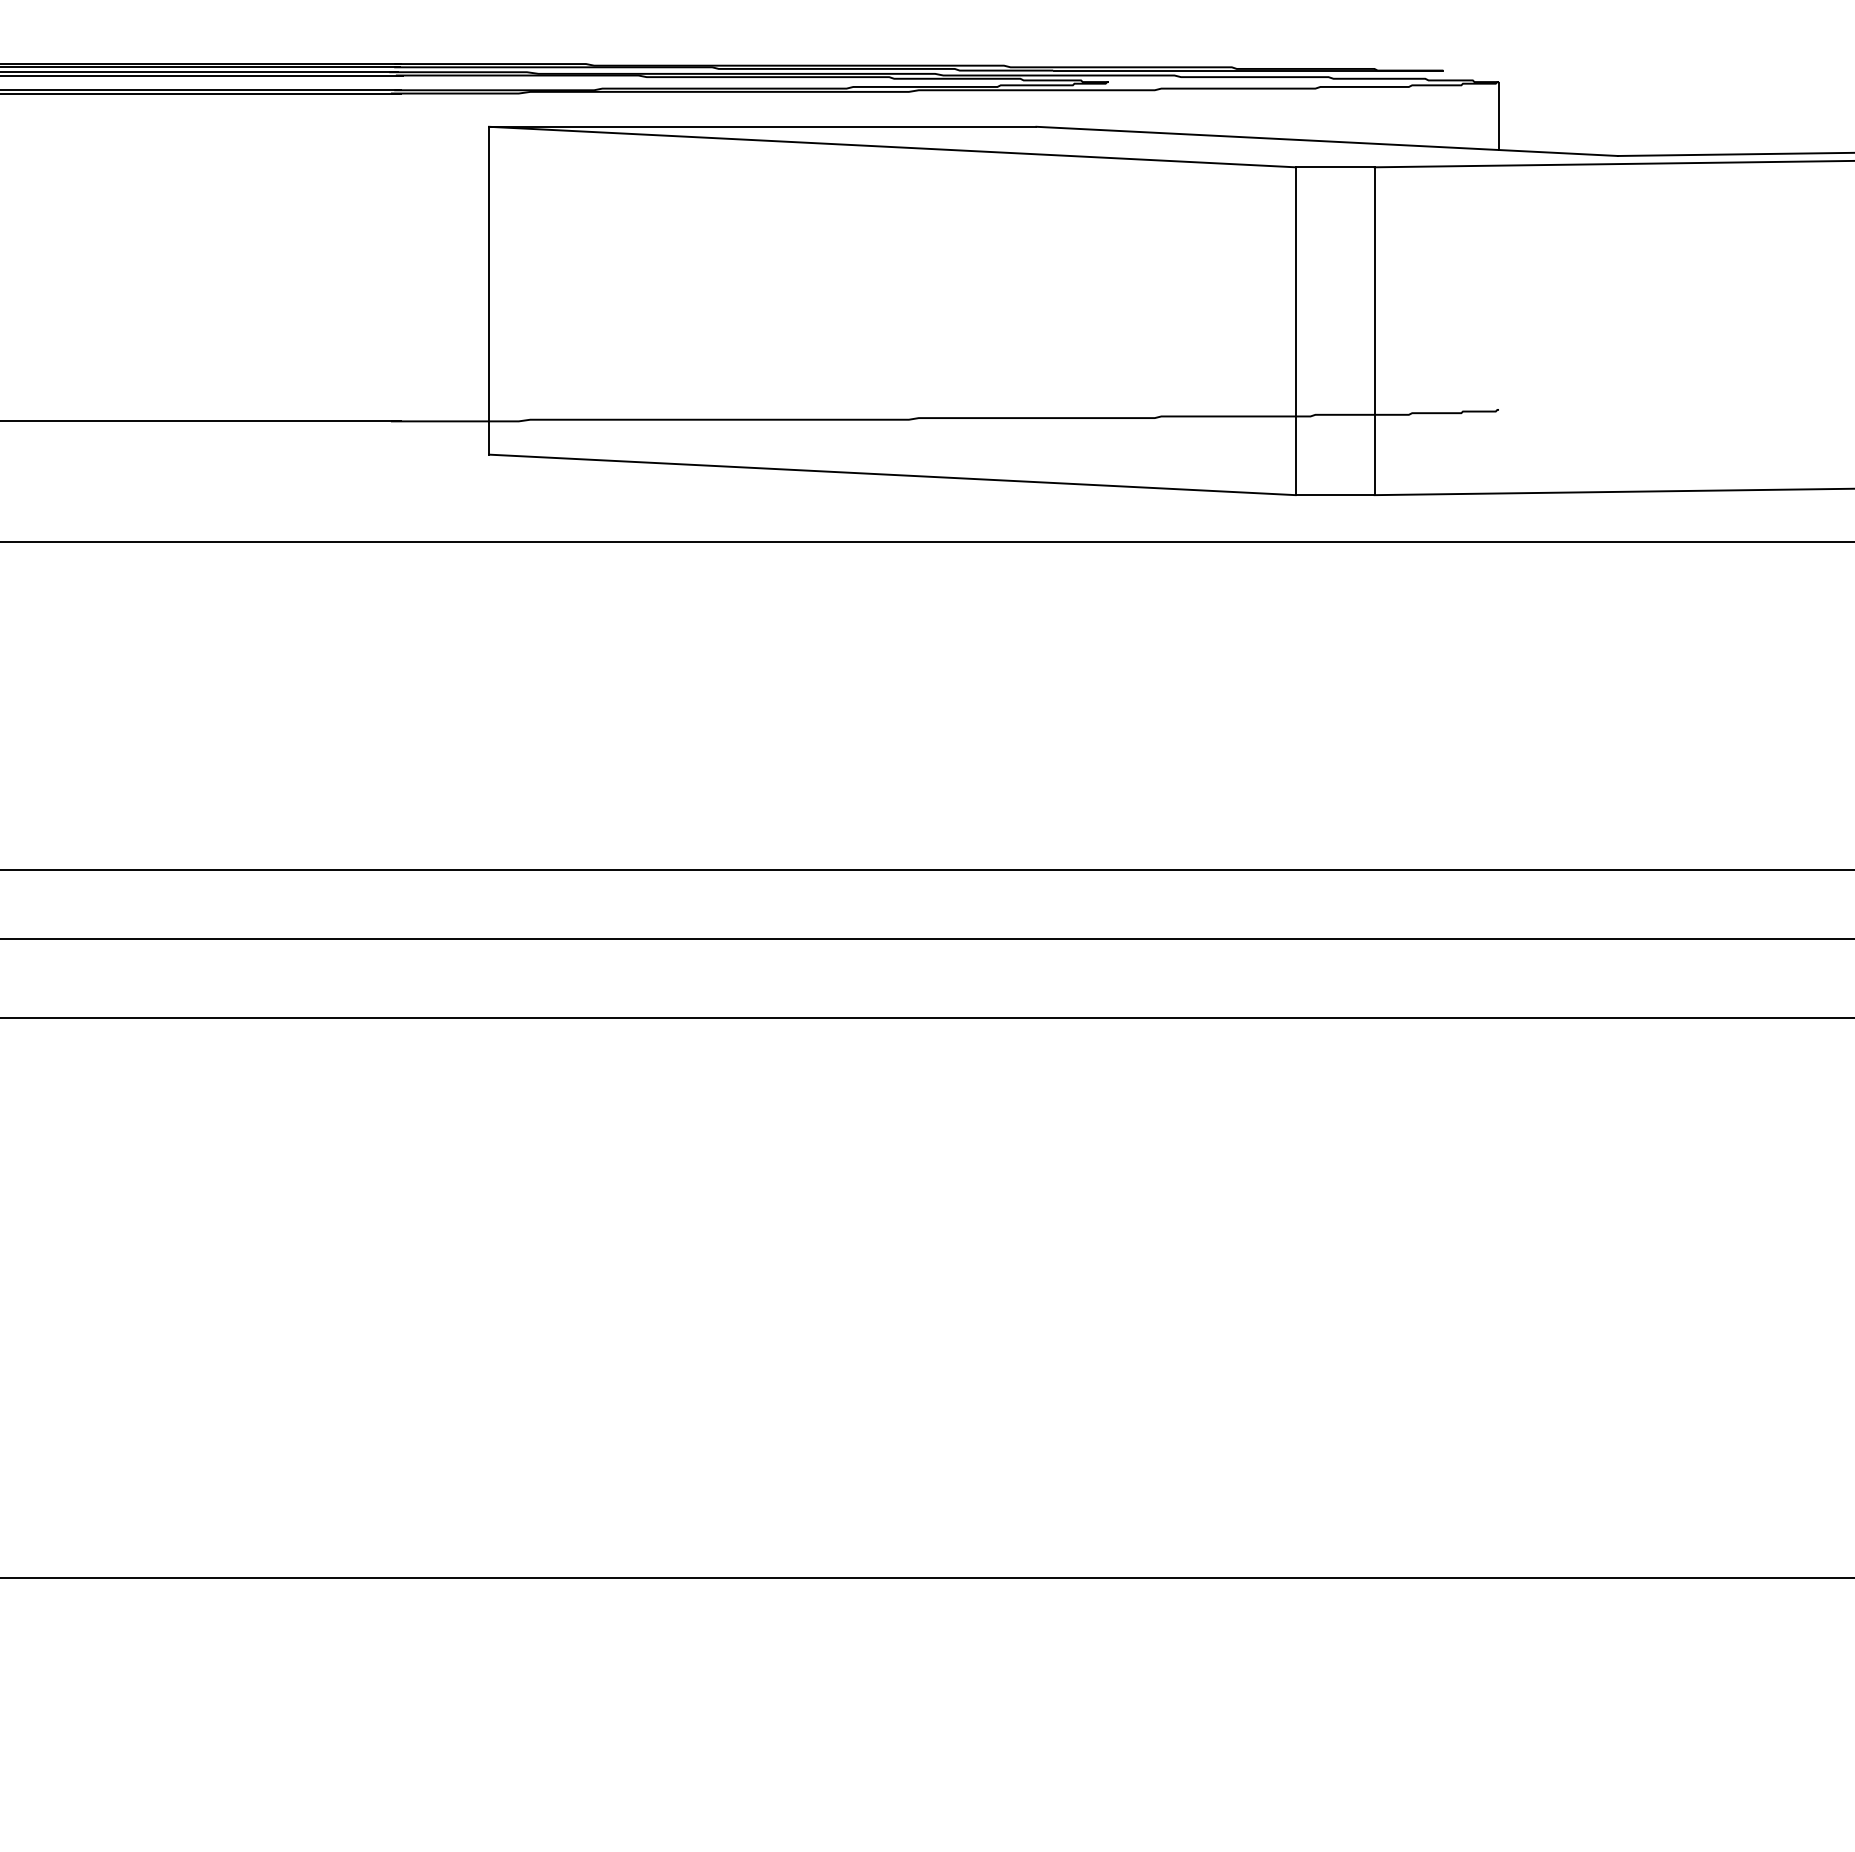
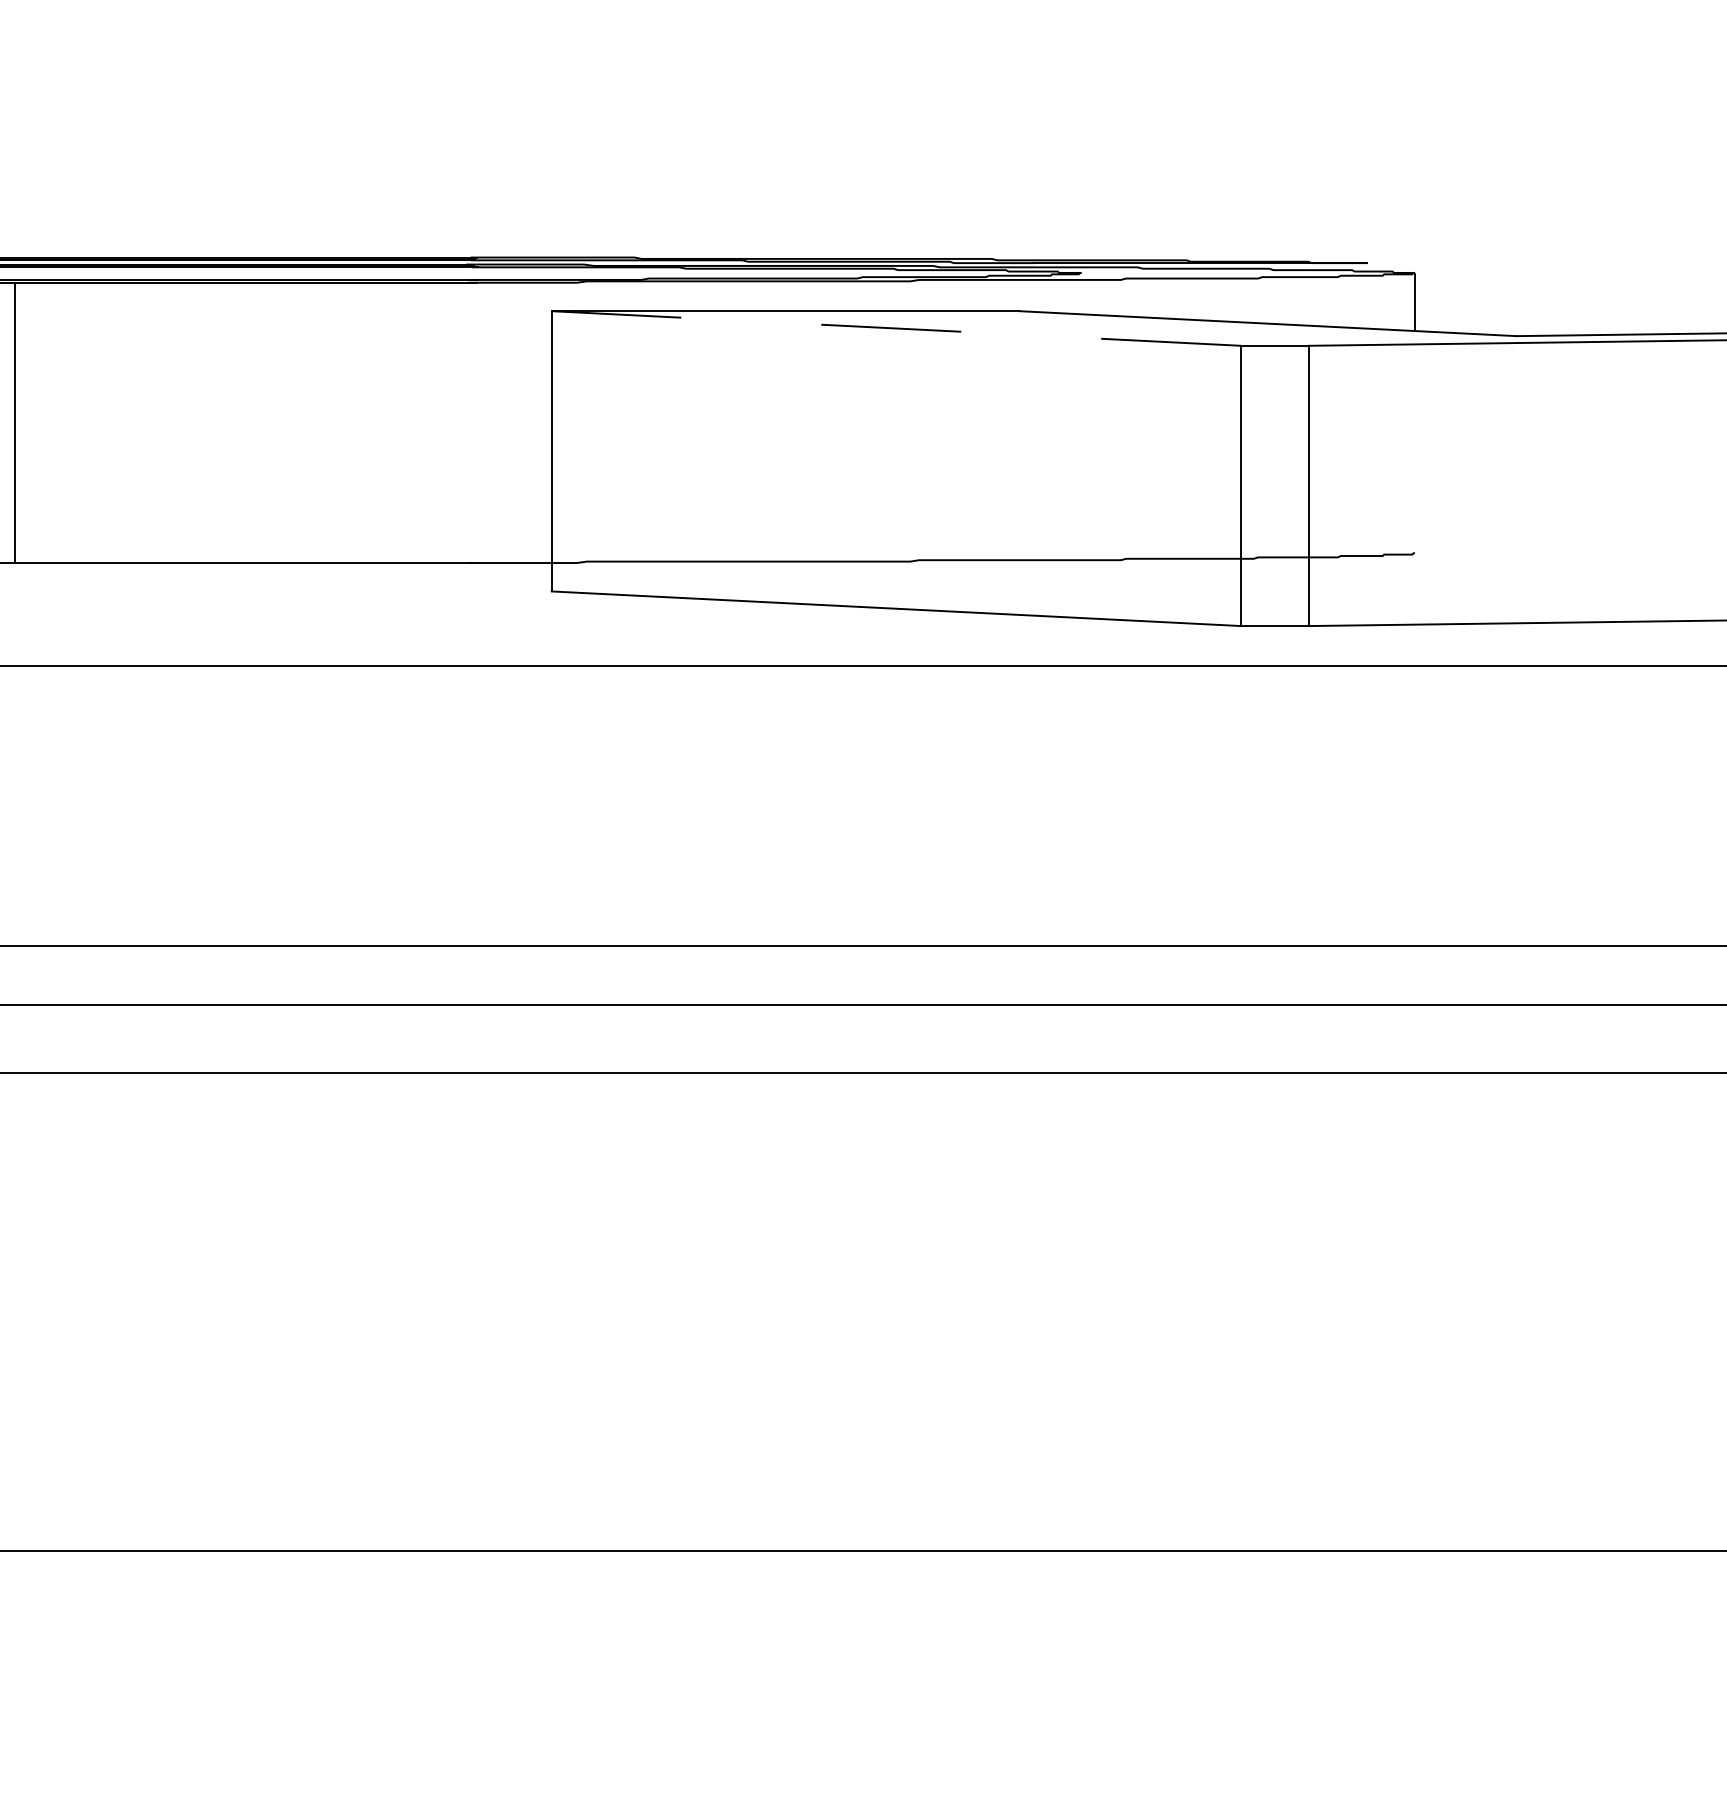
line: (891, 147) -> (895, 328), solid -> dashed

